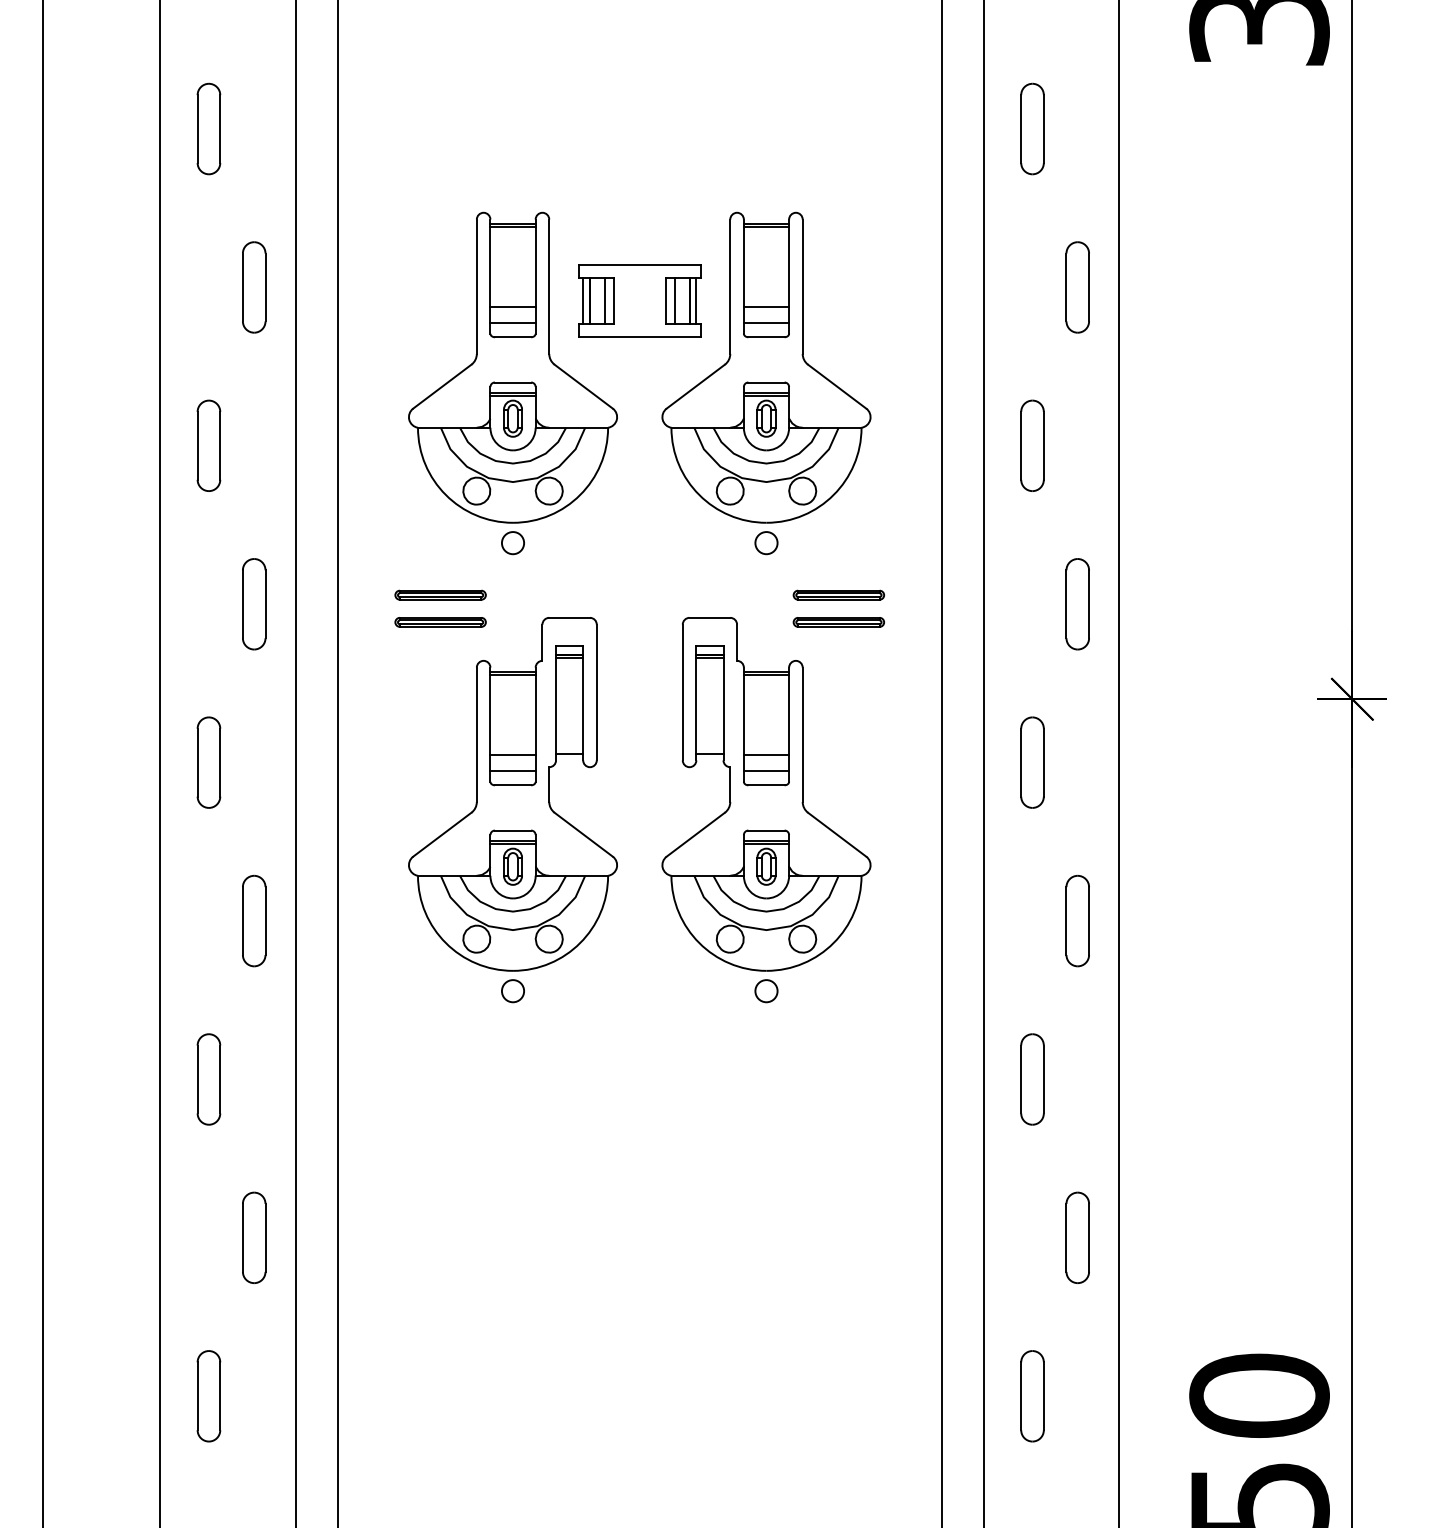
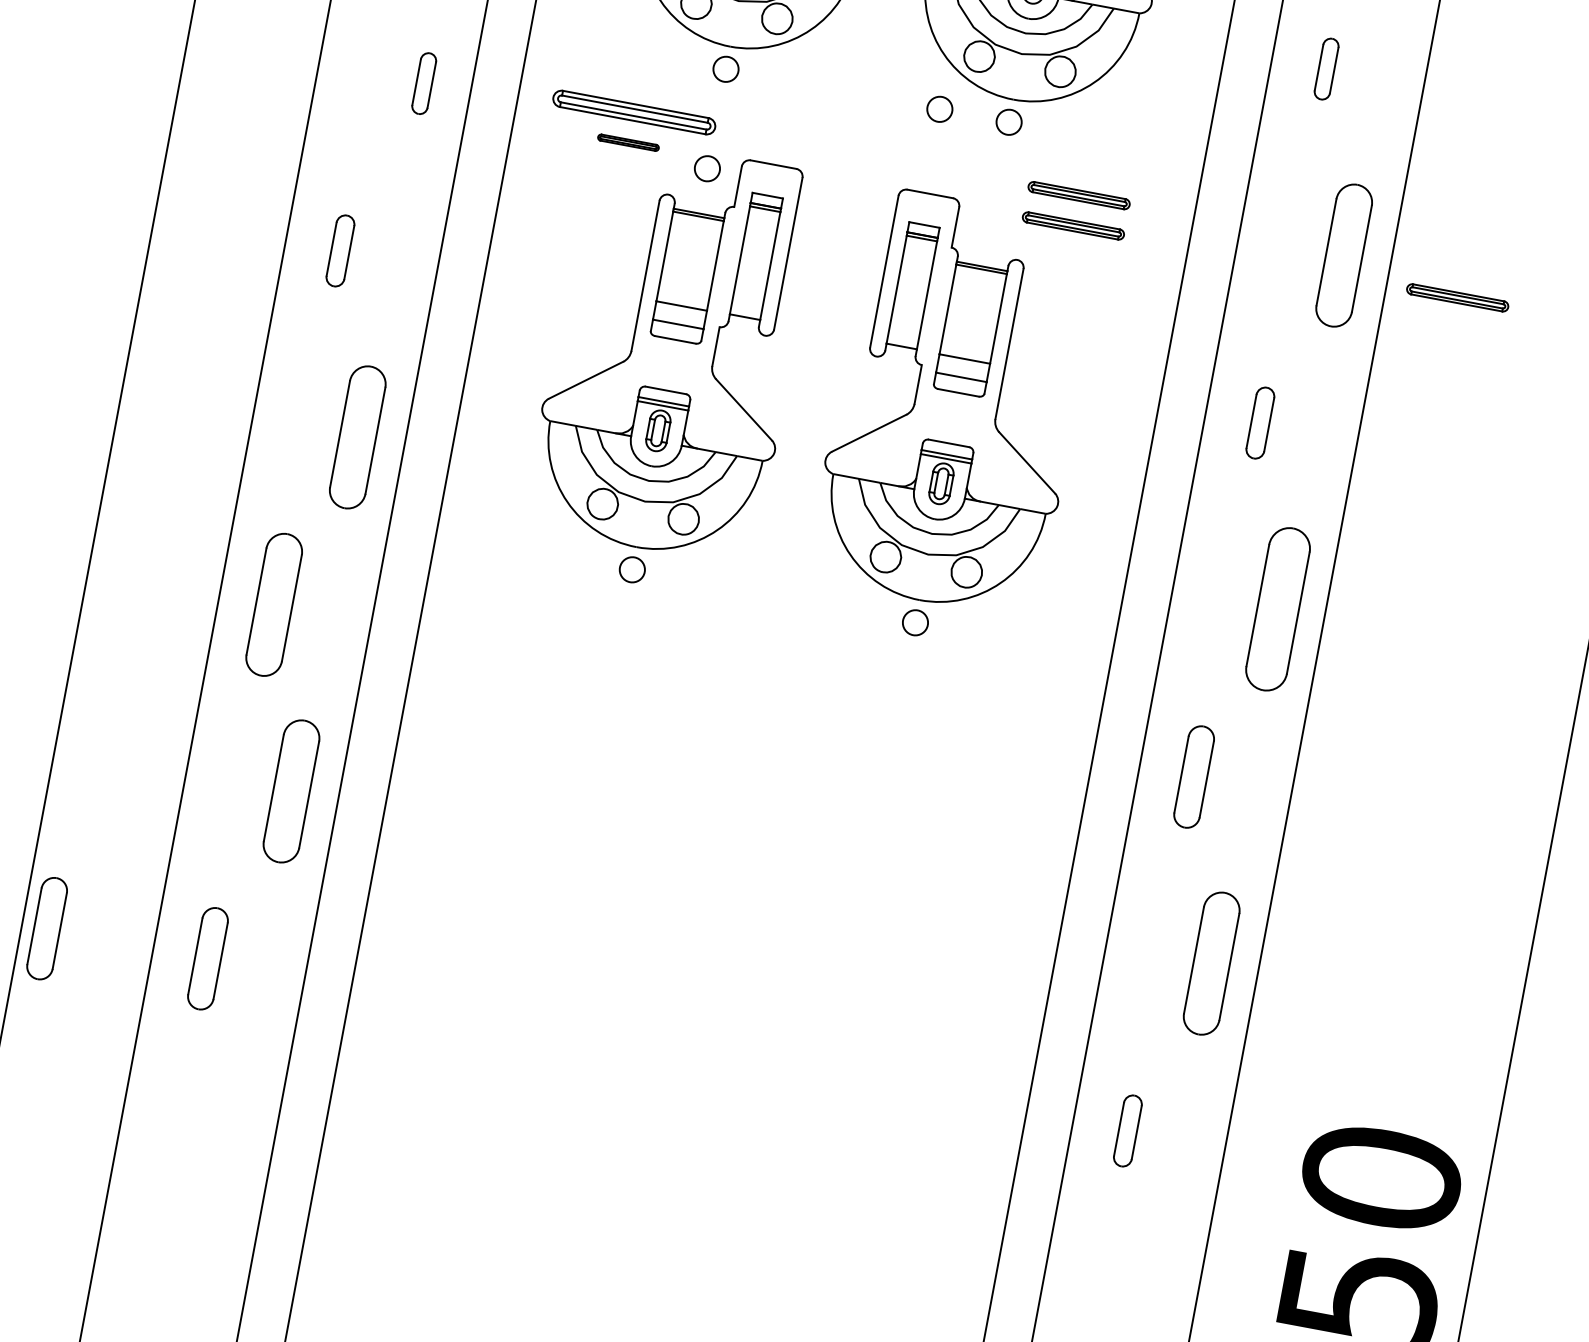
part: (1032, 445) -> (1326, 68), size x0.6
circle: (704, 543) -> (939, 109), added
part: (440, 594) -> (634, 111), size x1.6
part: (254, 604) -> (424, 83), size x0.6
part: (1077, 604) -> (1343, 255), size x1.4
part: (440, 622) -> (628, 142), size x0.6
part: (1182, 622) -> (1457, 297), added
circle: (512, 632) -> (706, 169), added
part: (208, 762) -> (339, 250), size x0.7
part: (1032, 762) -> (1260, 422), size x0.7
part: (254, 920) -> (358, 436), size x1.4
part: (1077, 921) -> (1277, 609), size x1.6
part: (208, 1079) -> (273, 604), size x1.4
part: (254, 1237) -> (292, 790), size x1.4
part: (1077, 1237) -> (1211, 962), size x1.4
part: (64, 1396) -> (46, 928), added
part: (1032, 1396) -> (1127, 1131), size x0.7

